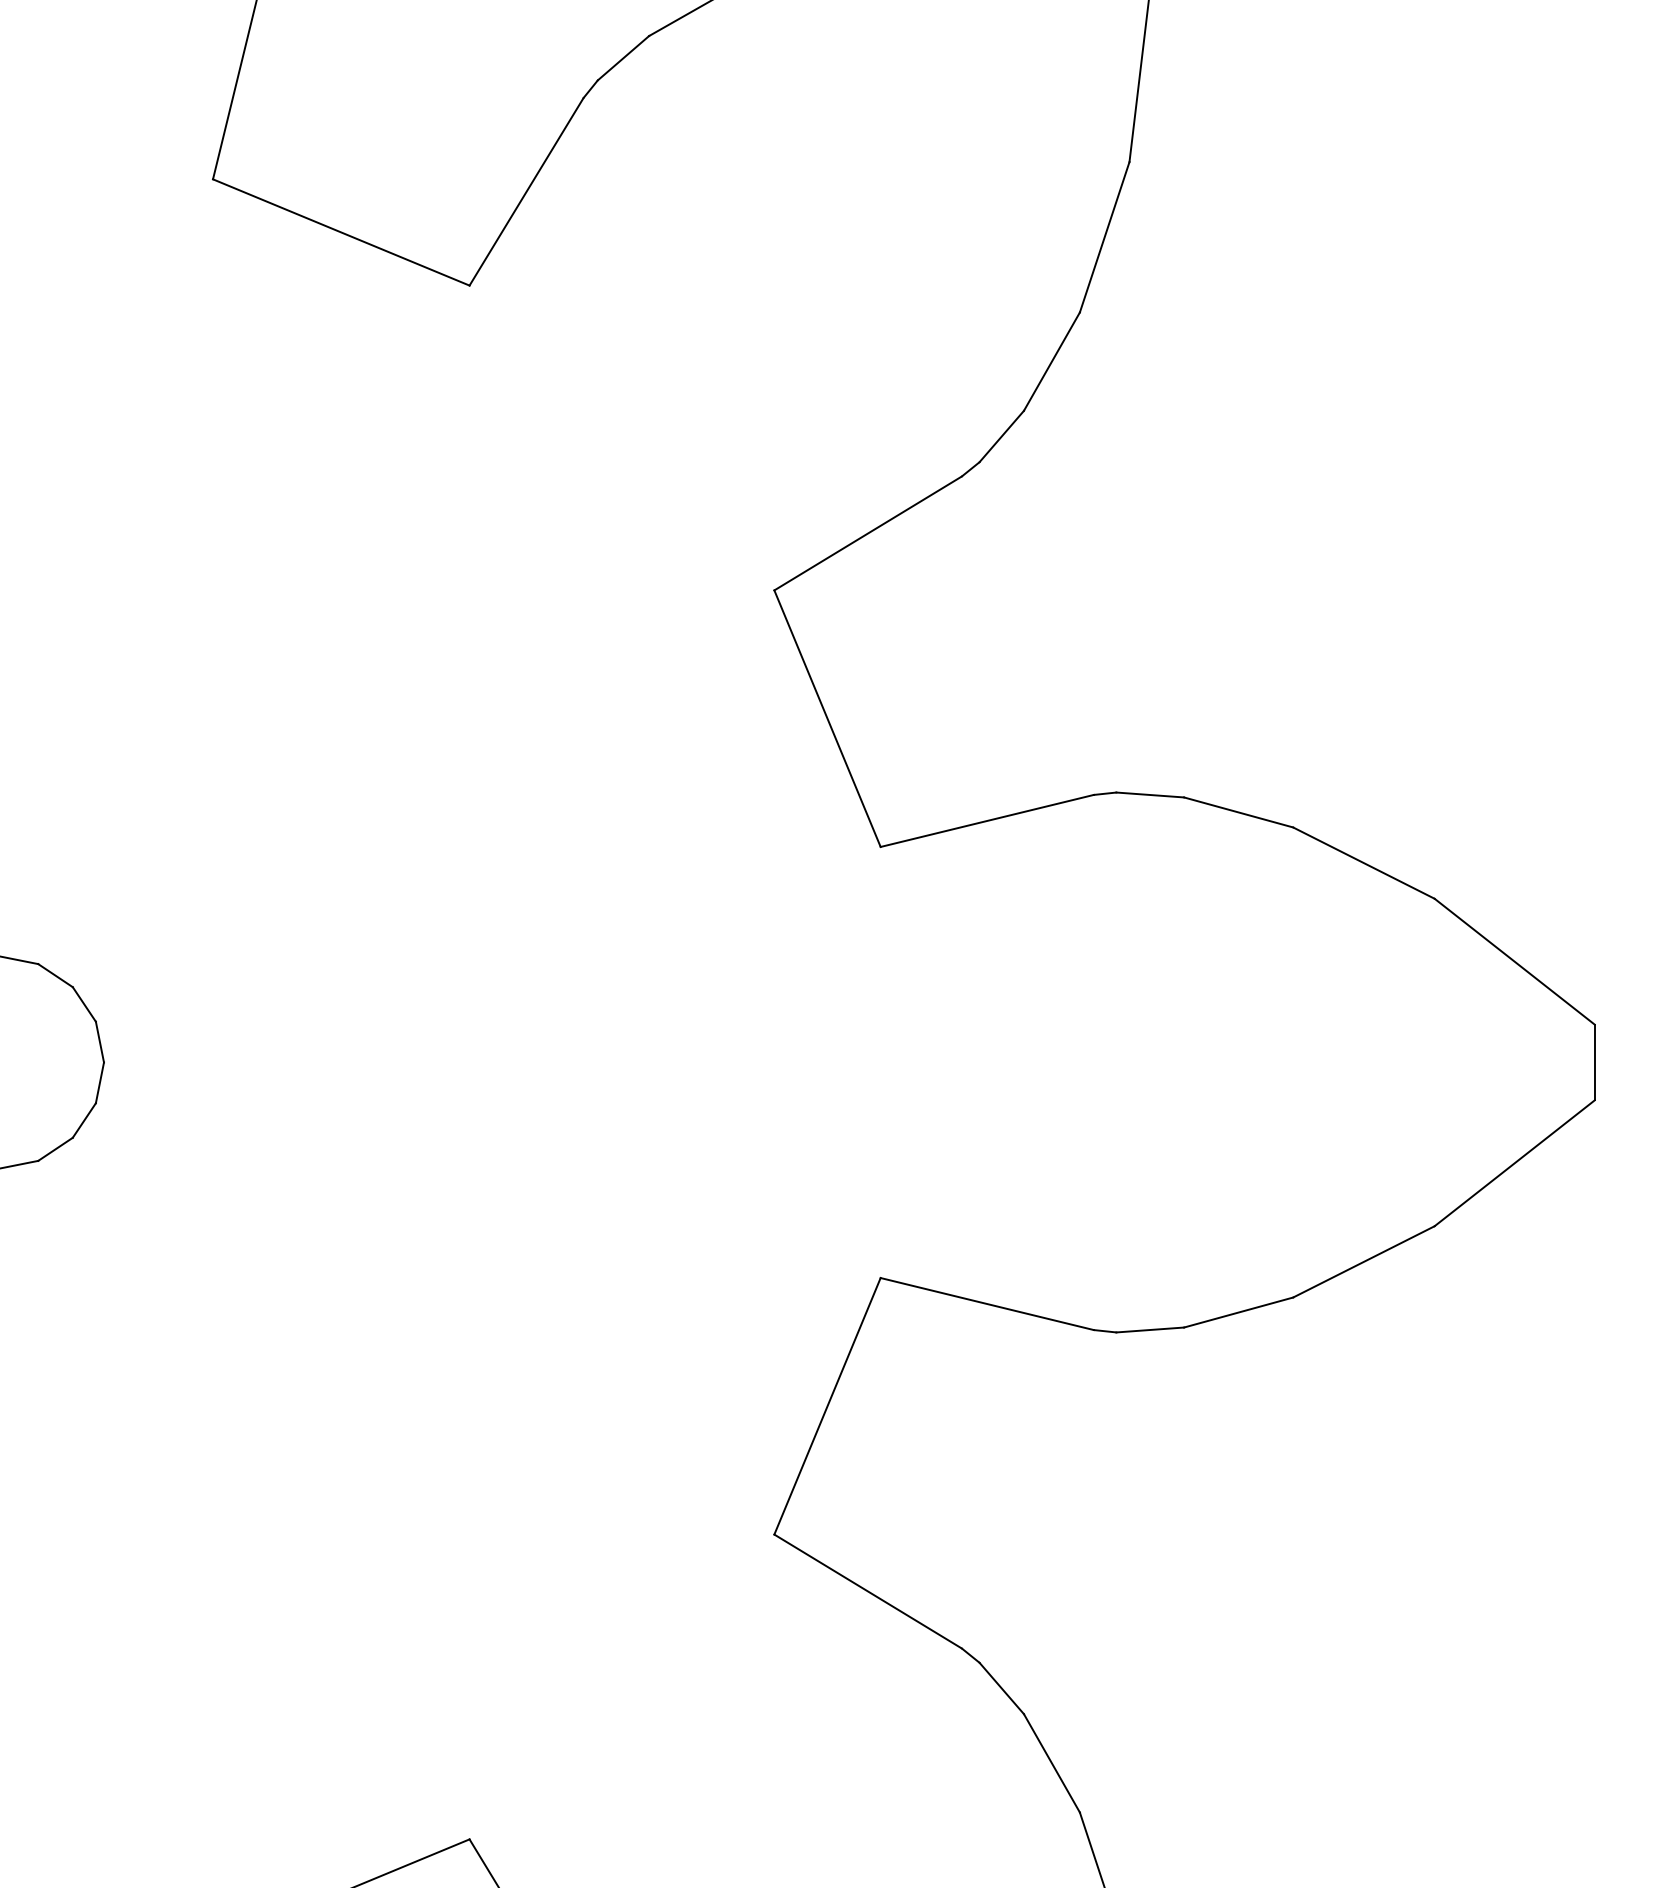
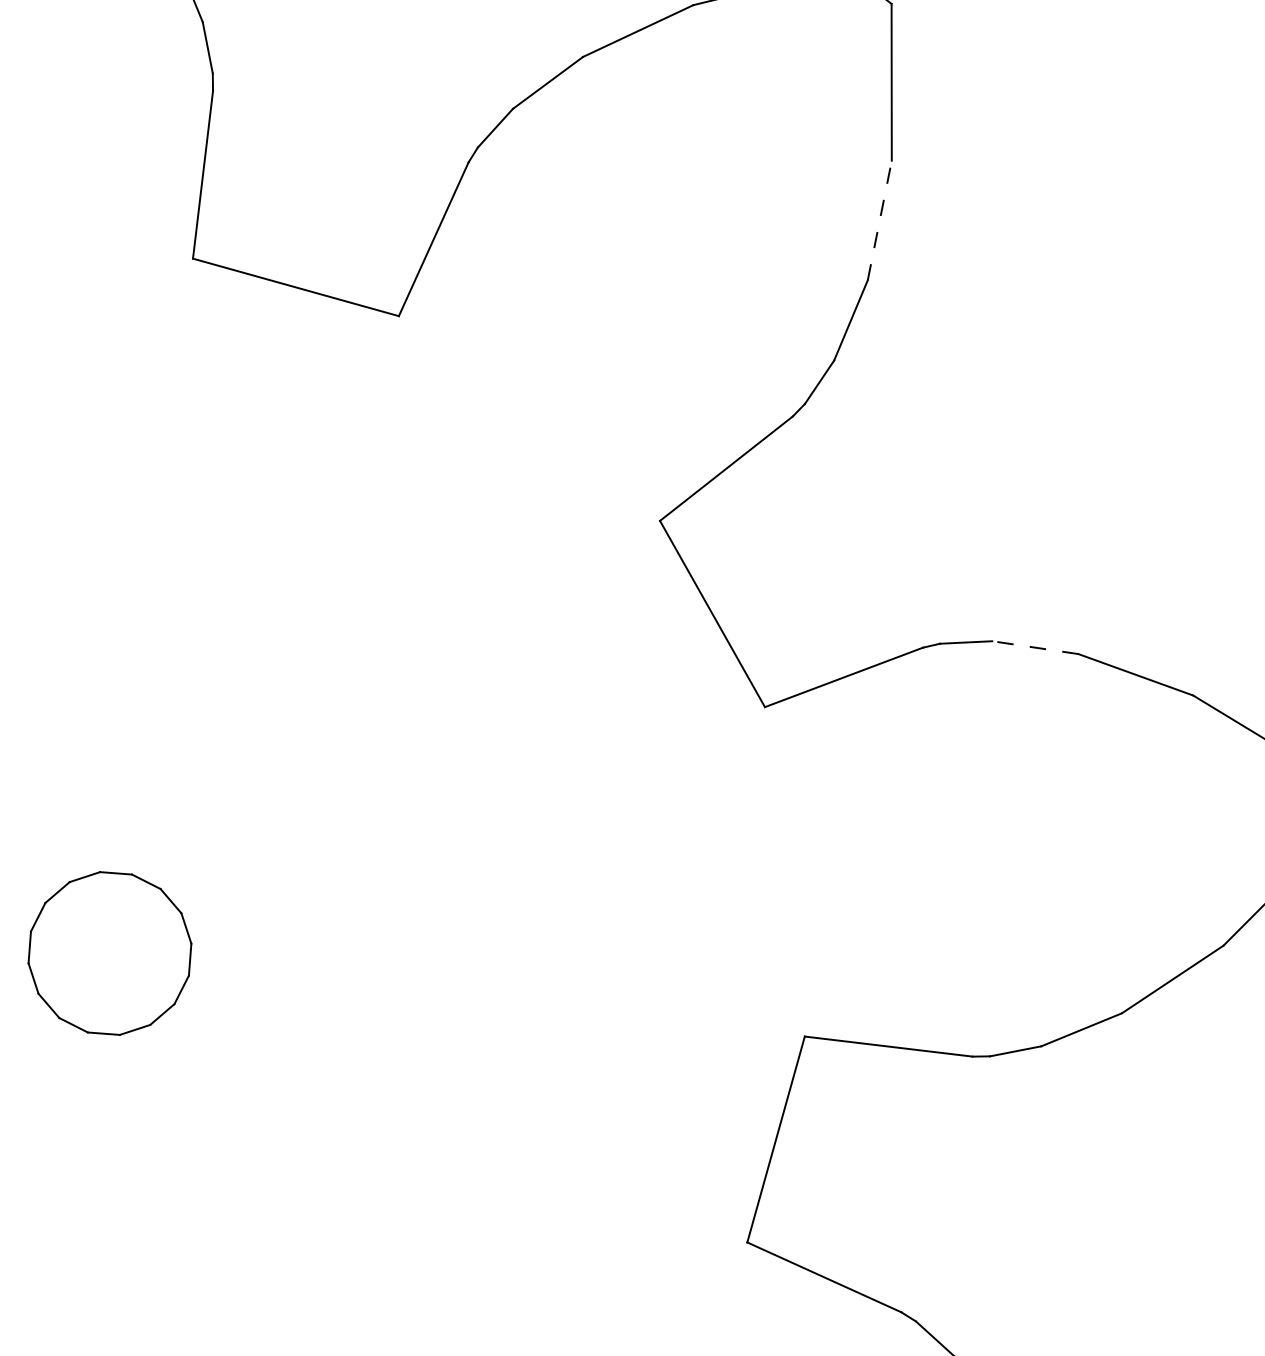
line: (1104, 236) -> (879, 219), solid -> dashed
line: (1238, 812) -> (1035, 647), solid -> dashed

